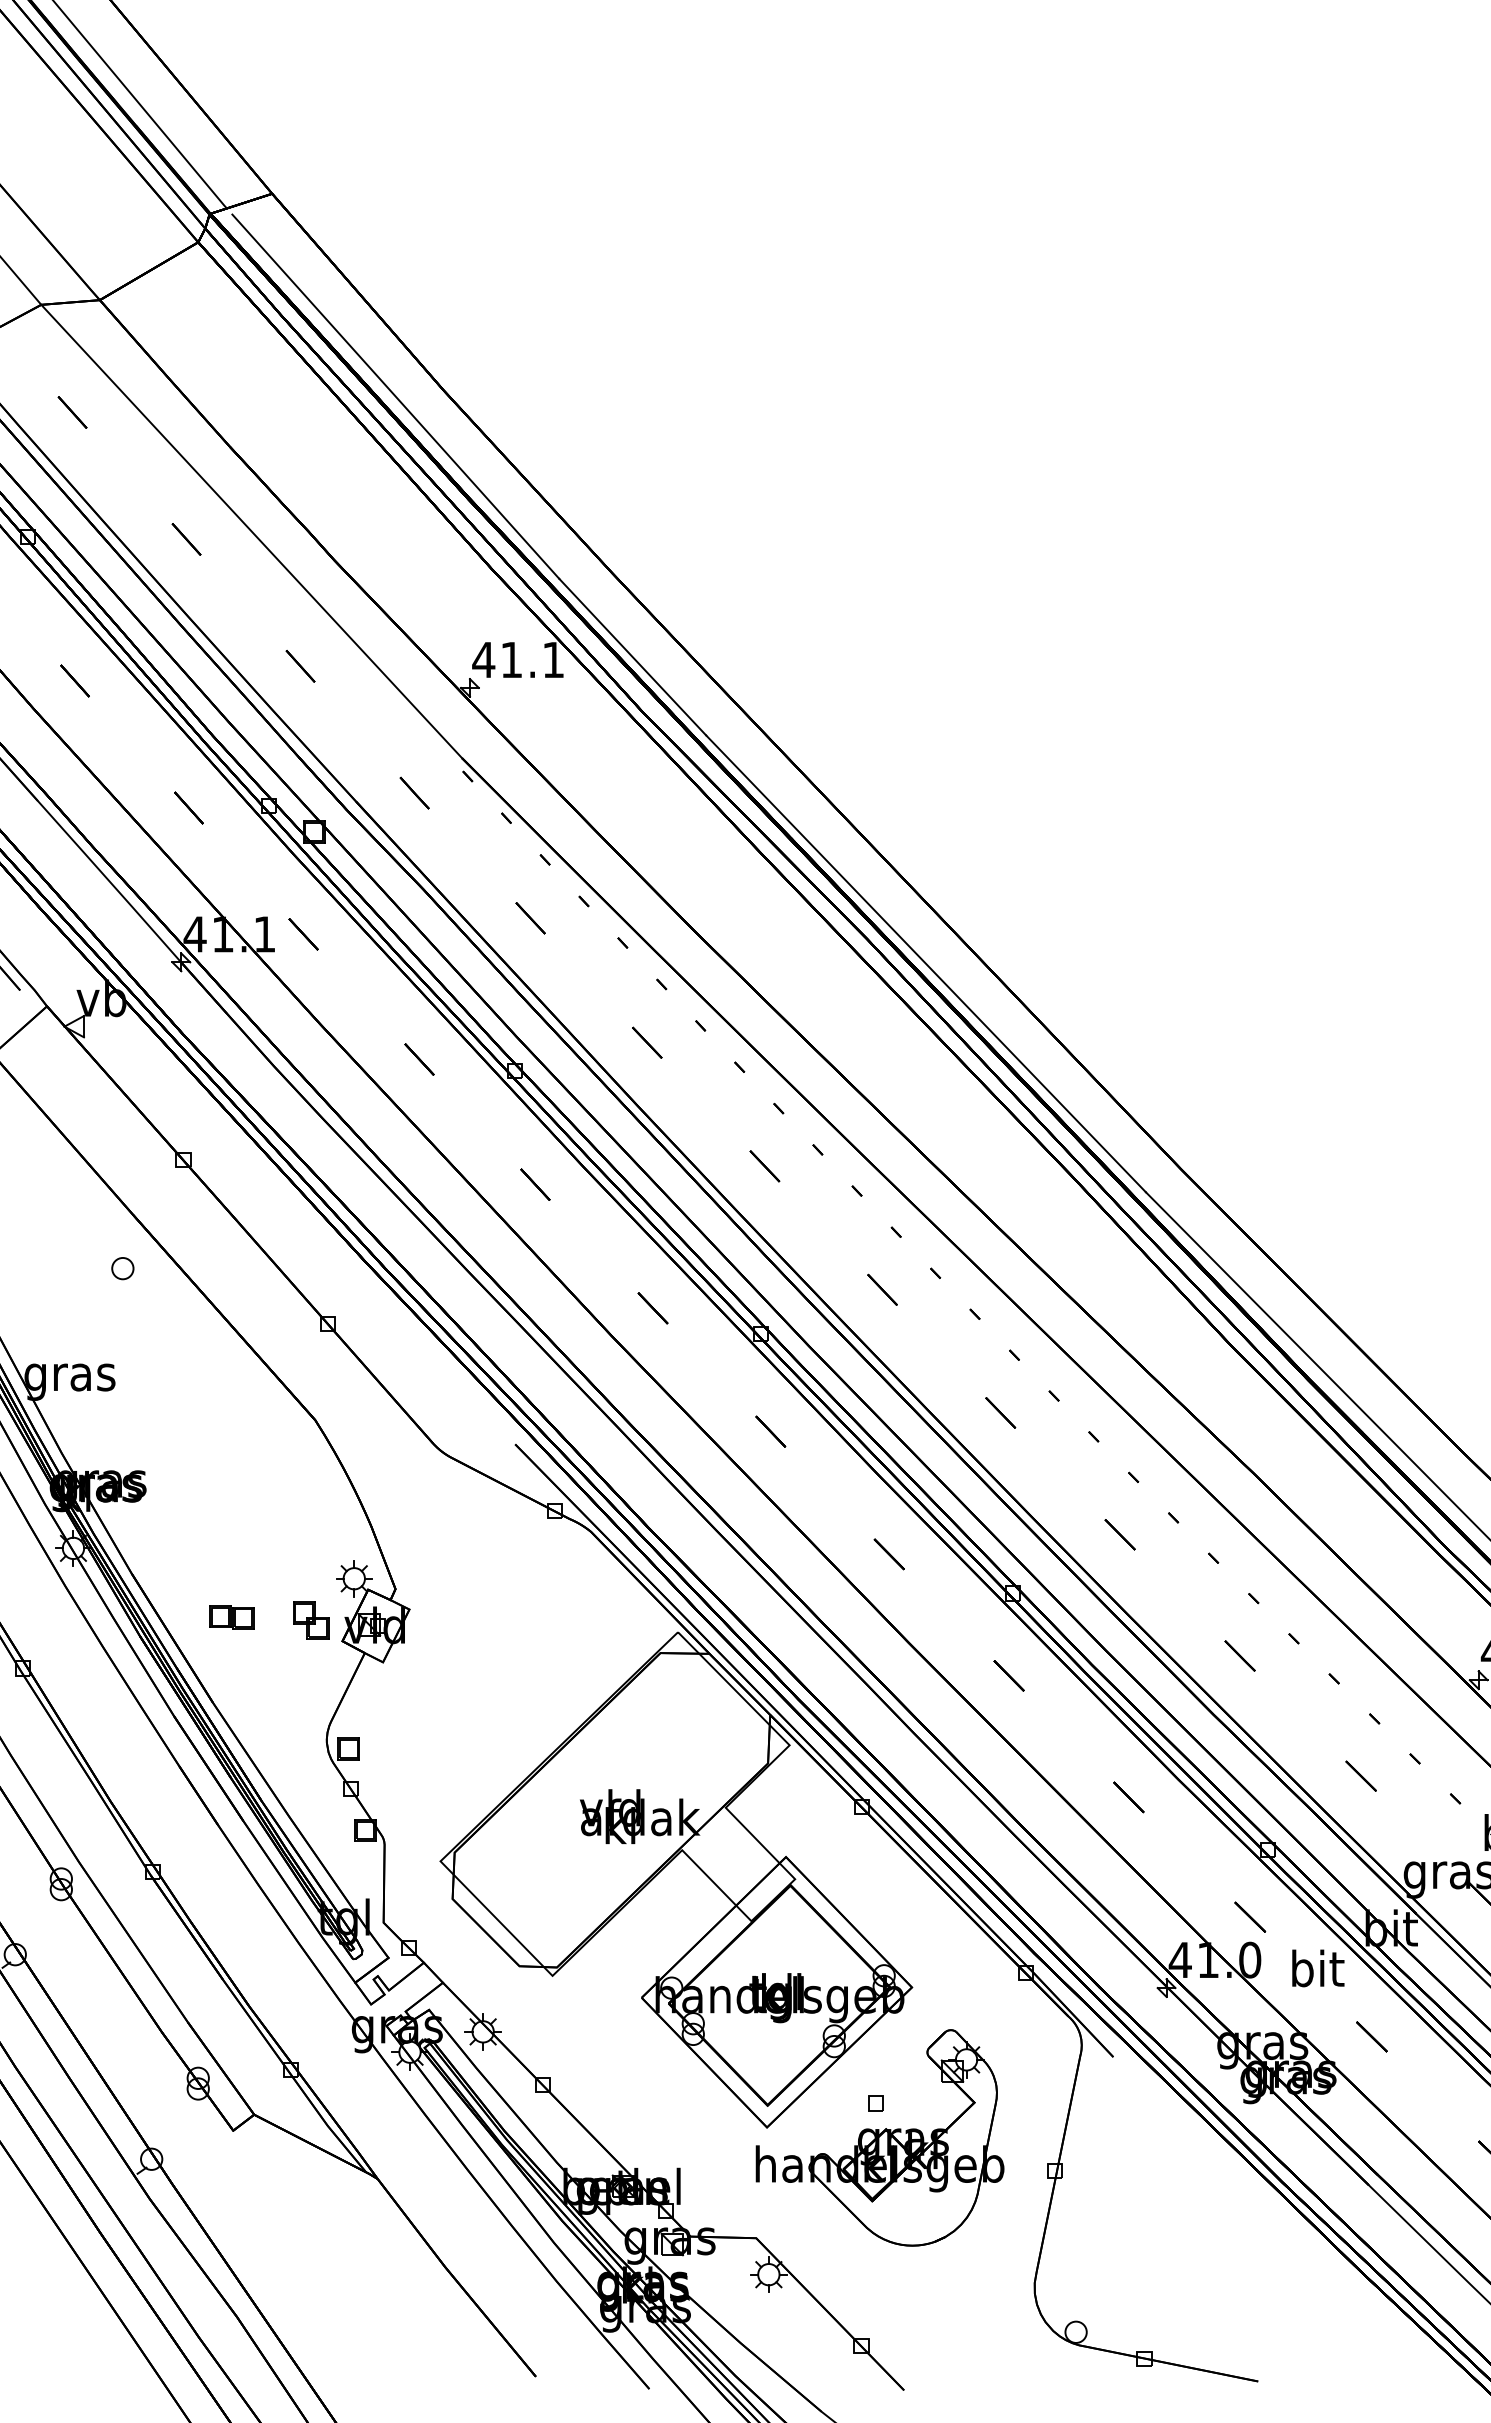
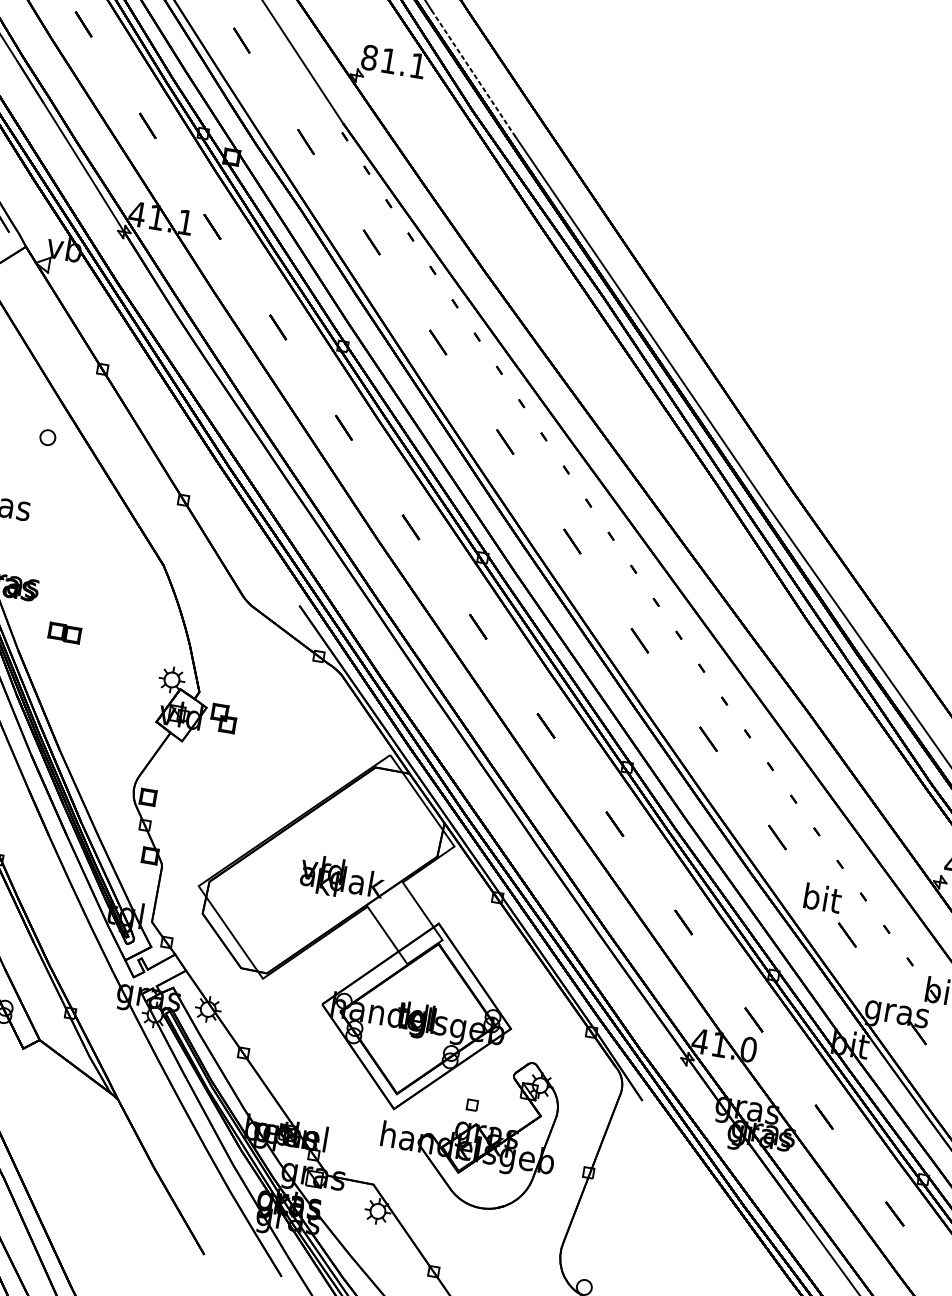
line: (633, 657) -> (473, 73), solid -> dashed
text: (483, 659) -> (369, 57), 41.1 -> 81.1
part: (231, 1617) -> (64, 633), moved
part: (311, 1620) -> (224, 718), moved
text: (1318, 1968) -> (823, 898), moved

